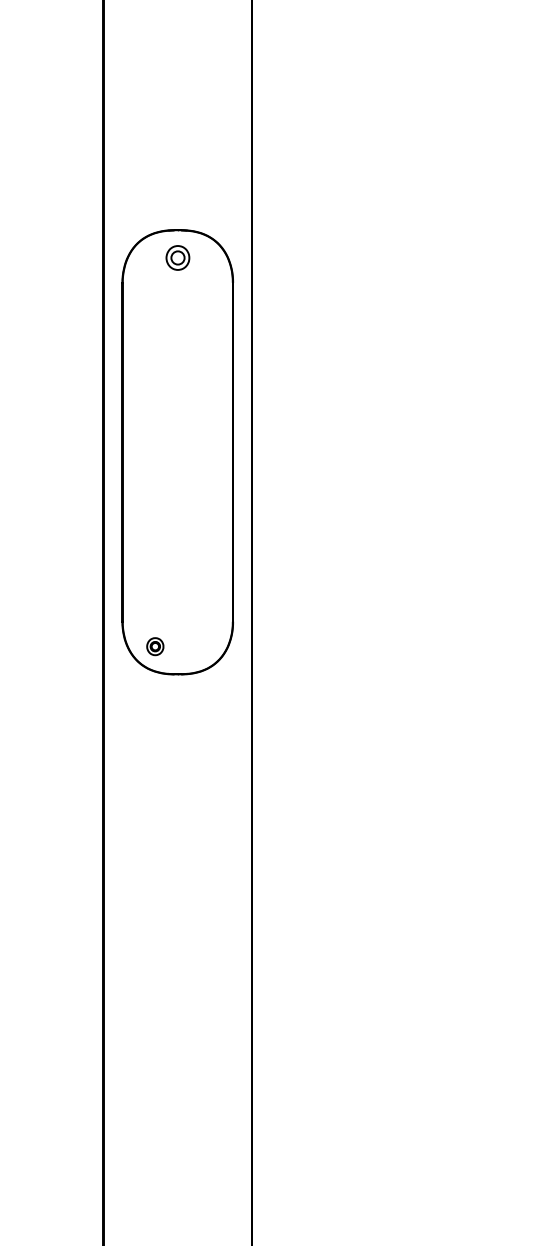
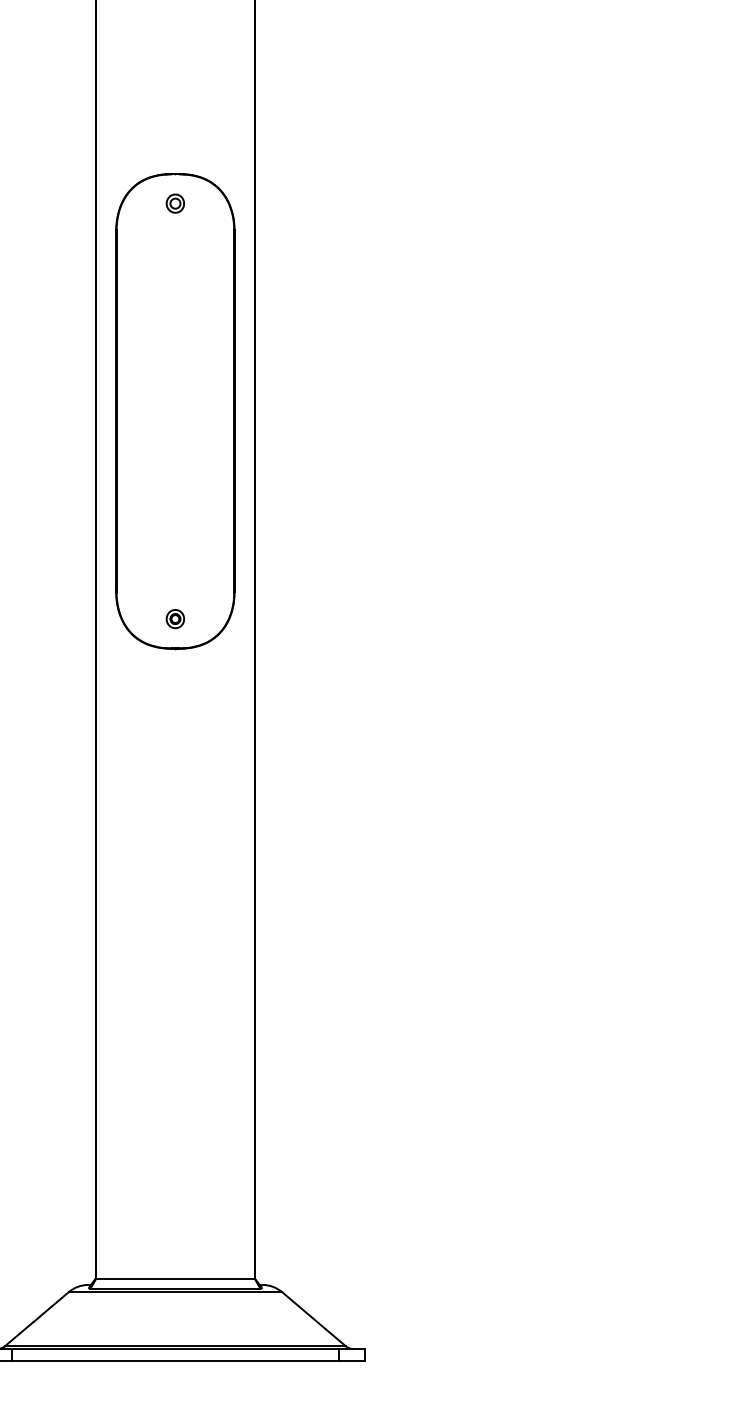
part: (176, 257) -> (174, 203), size x0.71
part: (154, 647) -> (174, 619), moved

